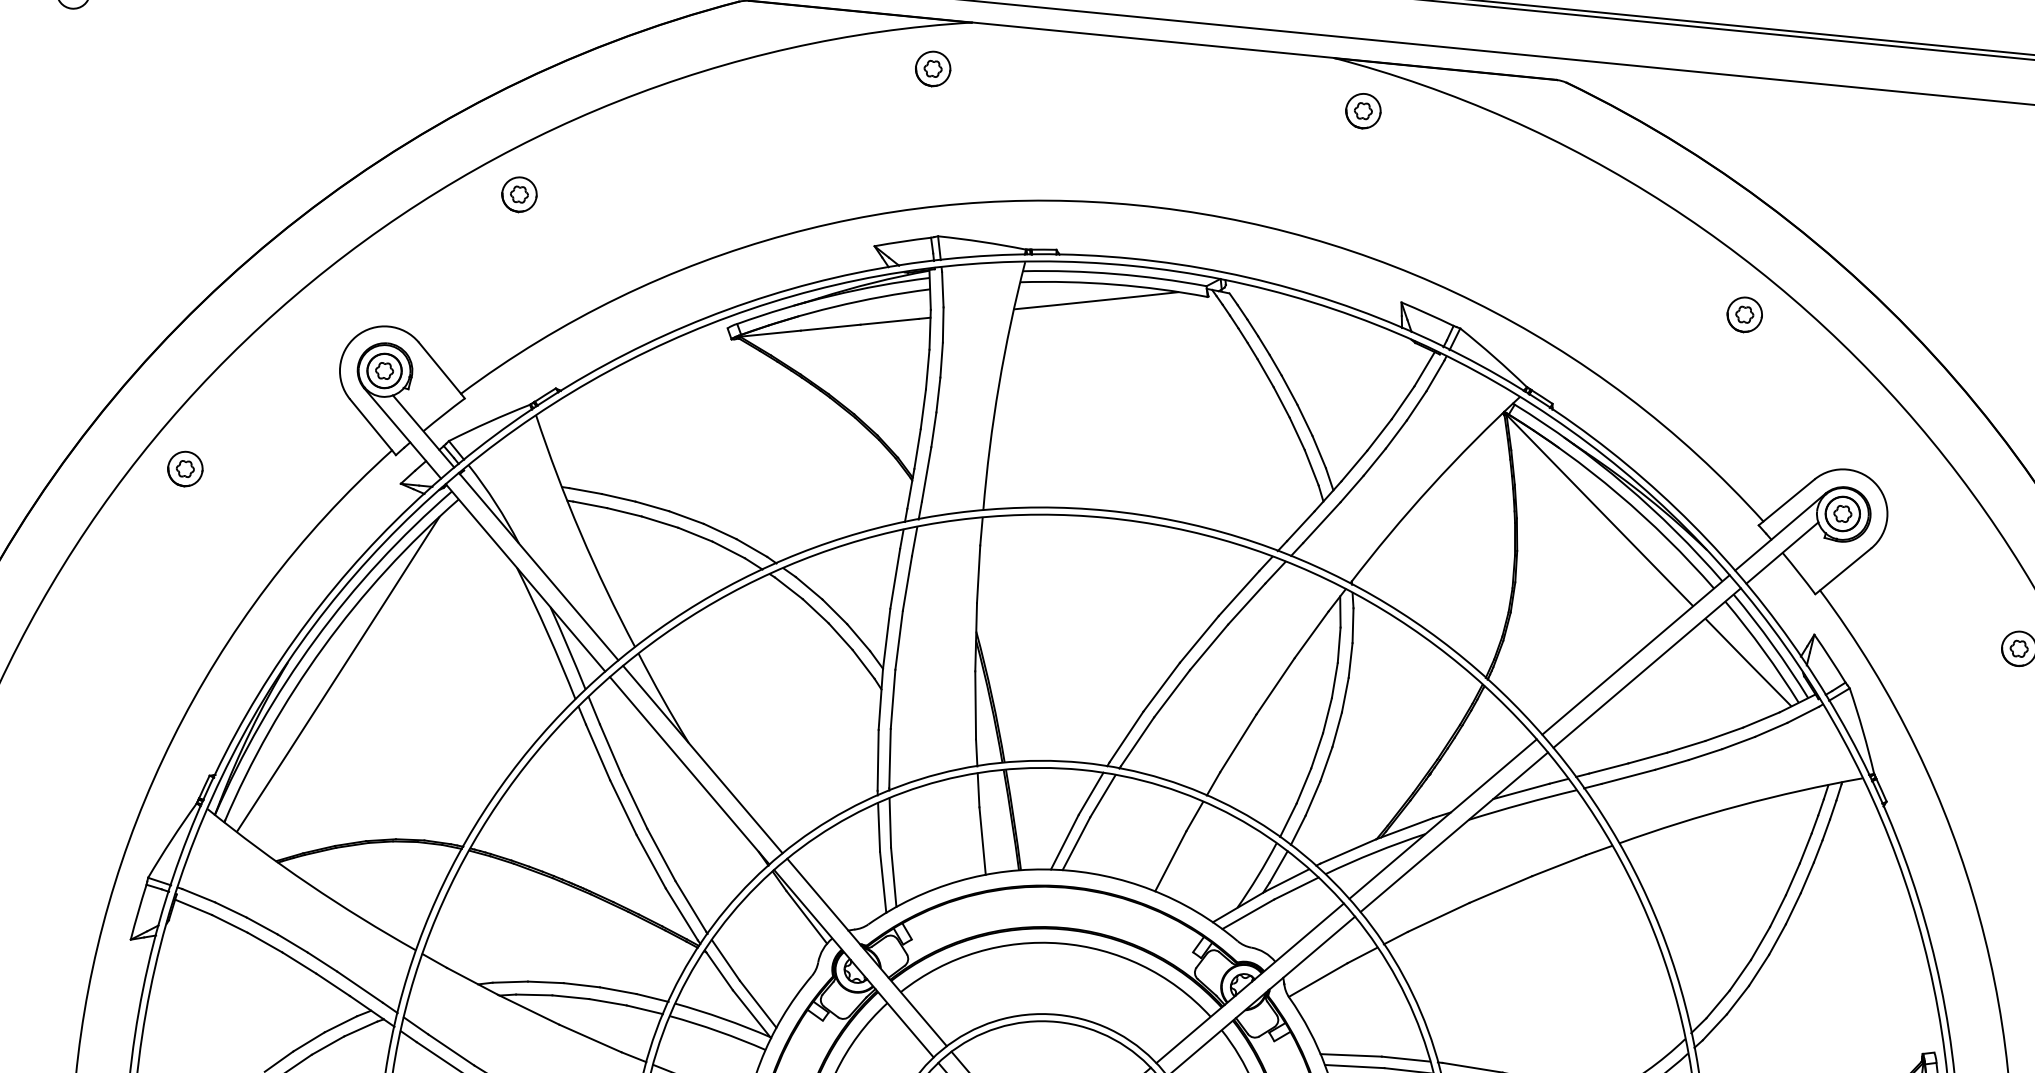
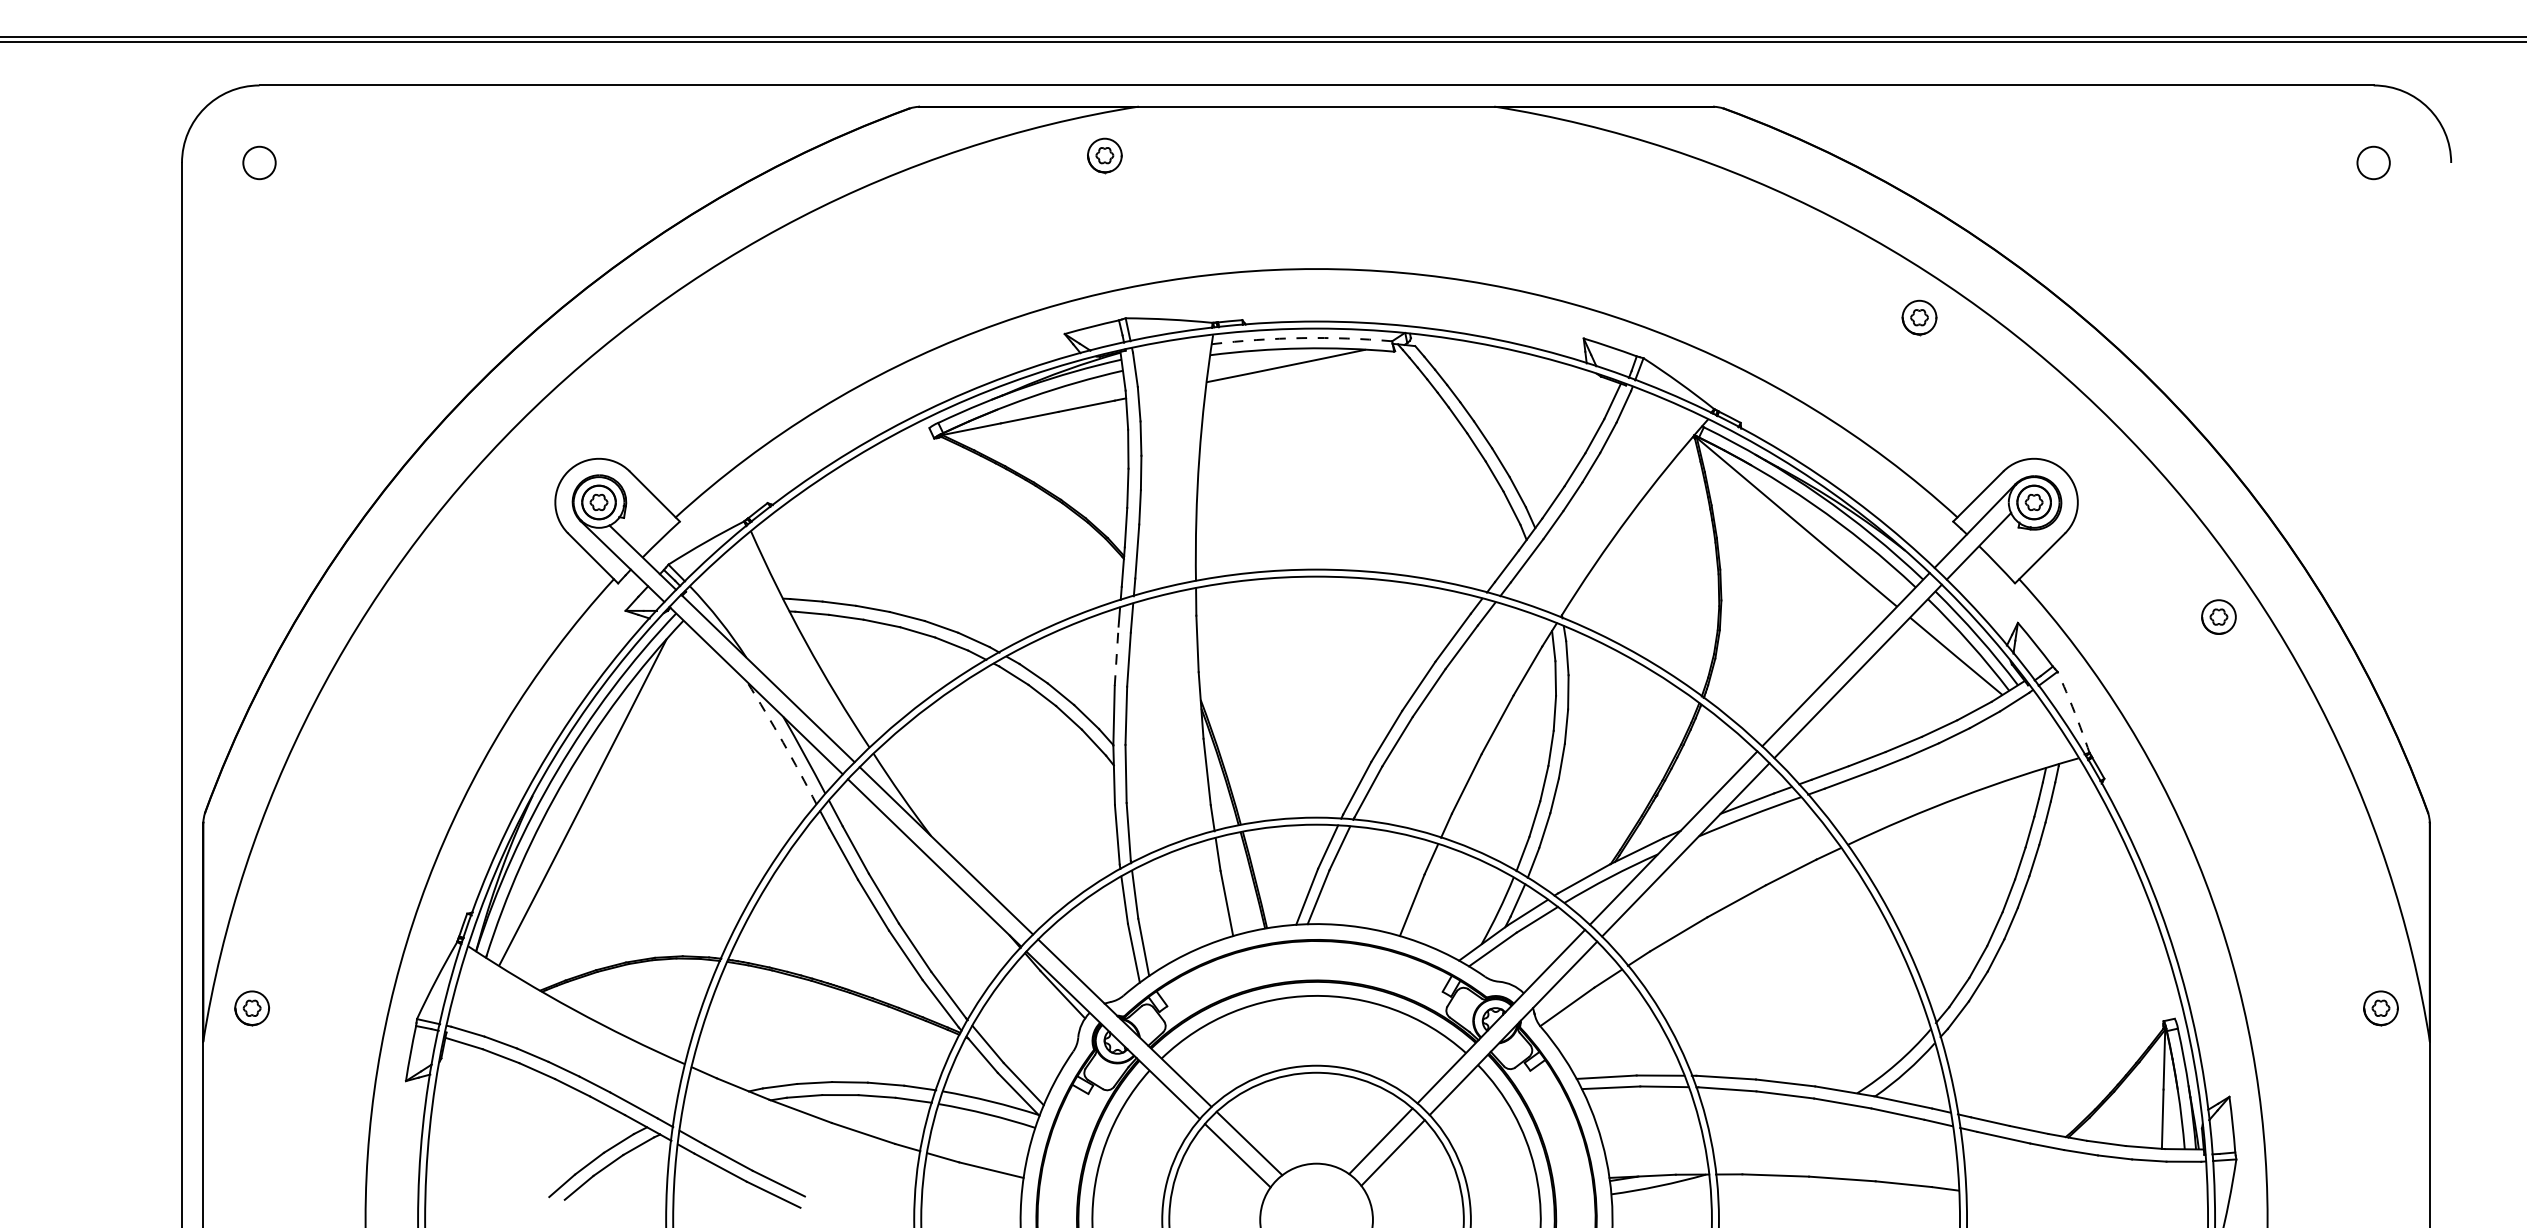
part: (1363, 111) -> (1528, 155), removed
part: (519, 194) -> (713, 317), removed
arc: (1114, 274) -> (1301, 338), solid -> dashed
part: (185, 469) -> (414, 617), removed
line: (895, 579) -> (1116, 656), solid -> dashed
arc: (548, 633) -> (783, 742), solid -> dashed
arc: (1863, 730) -> (2074, 711), solid -> dashed

